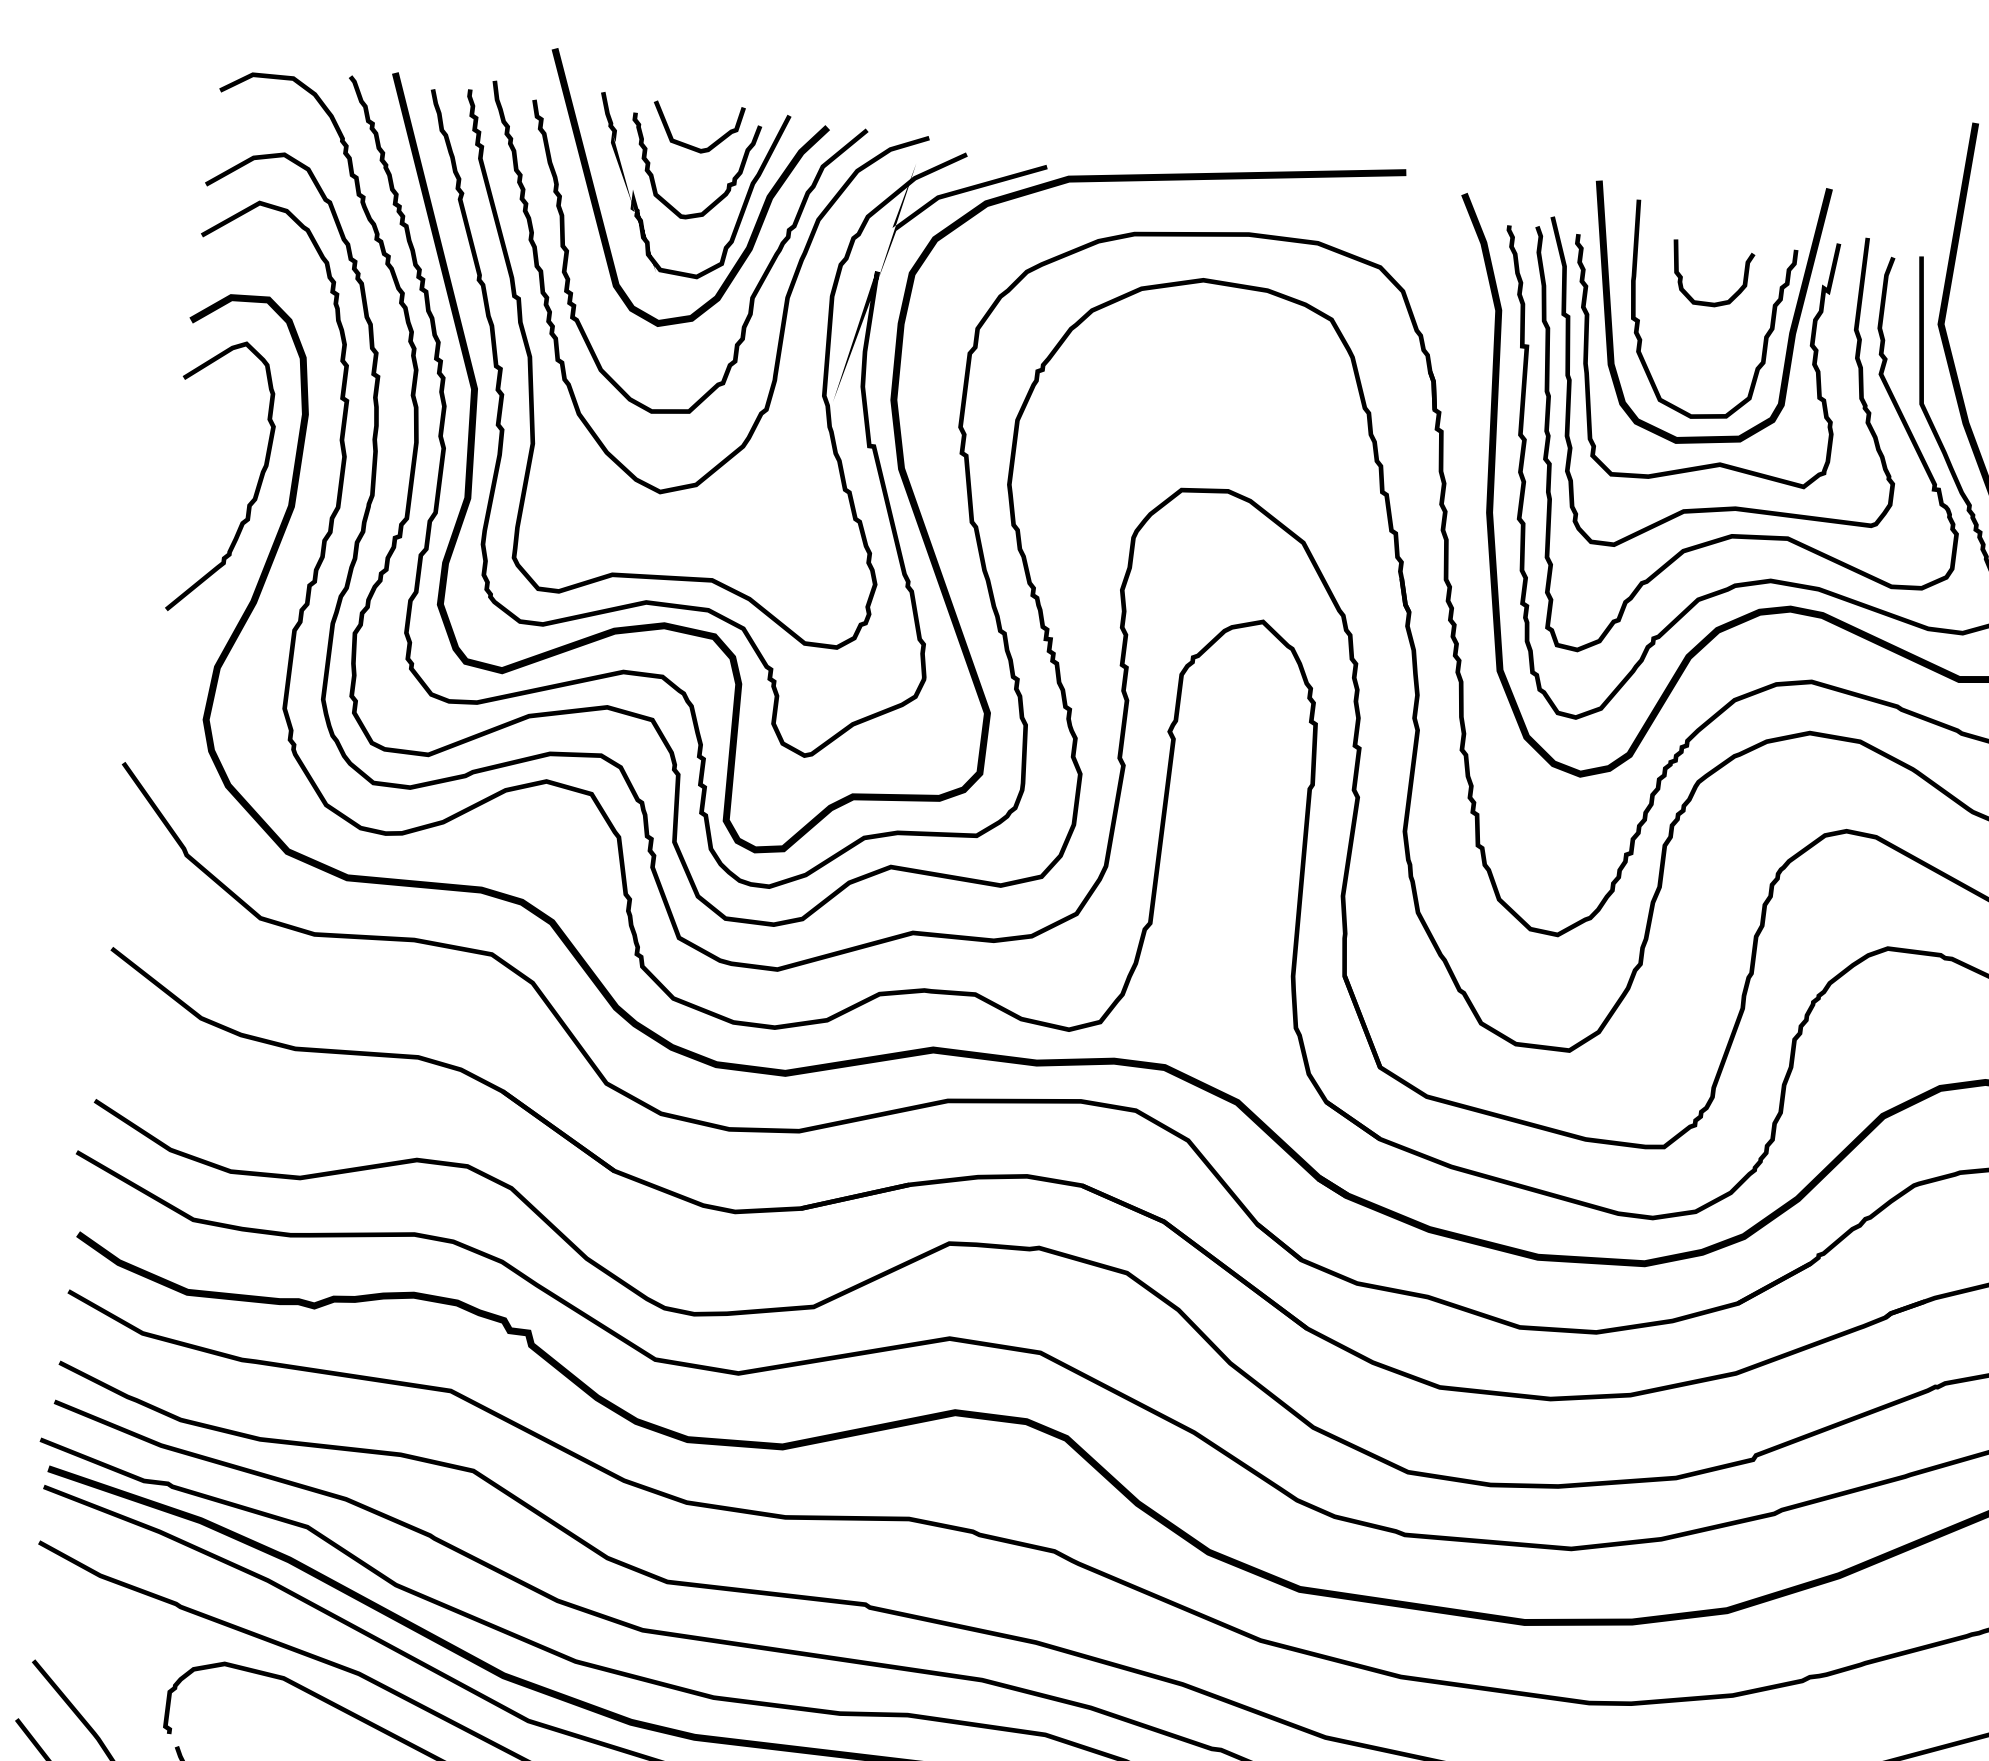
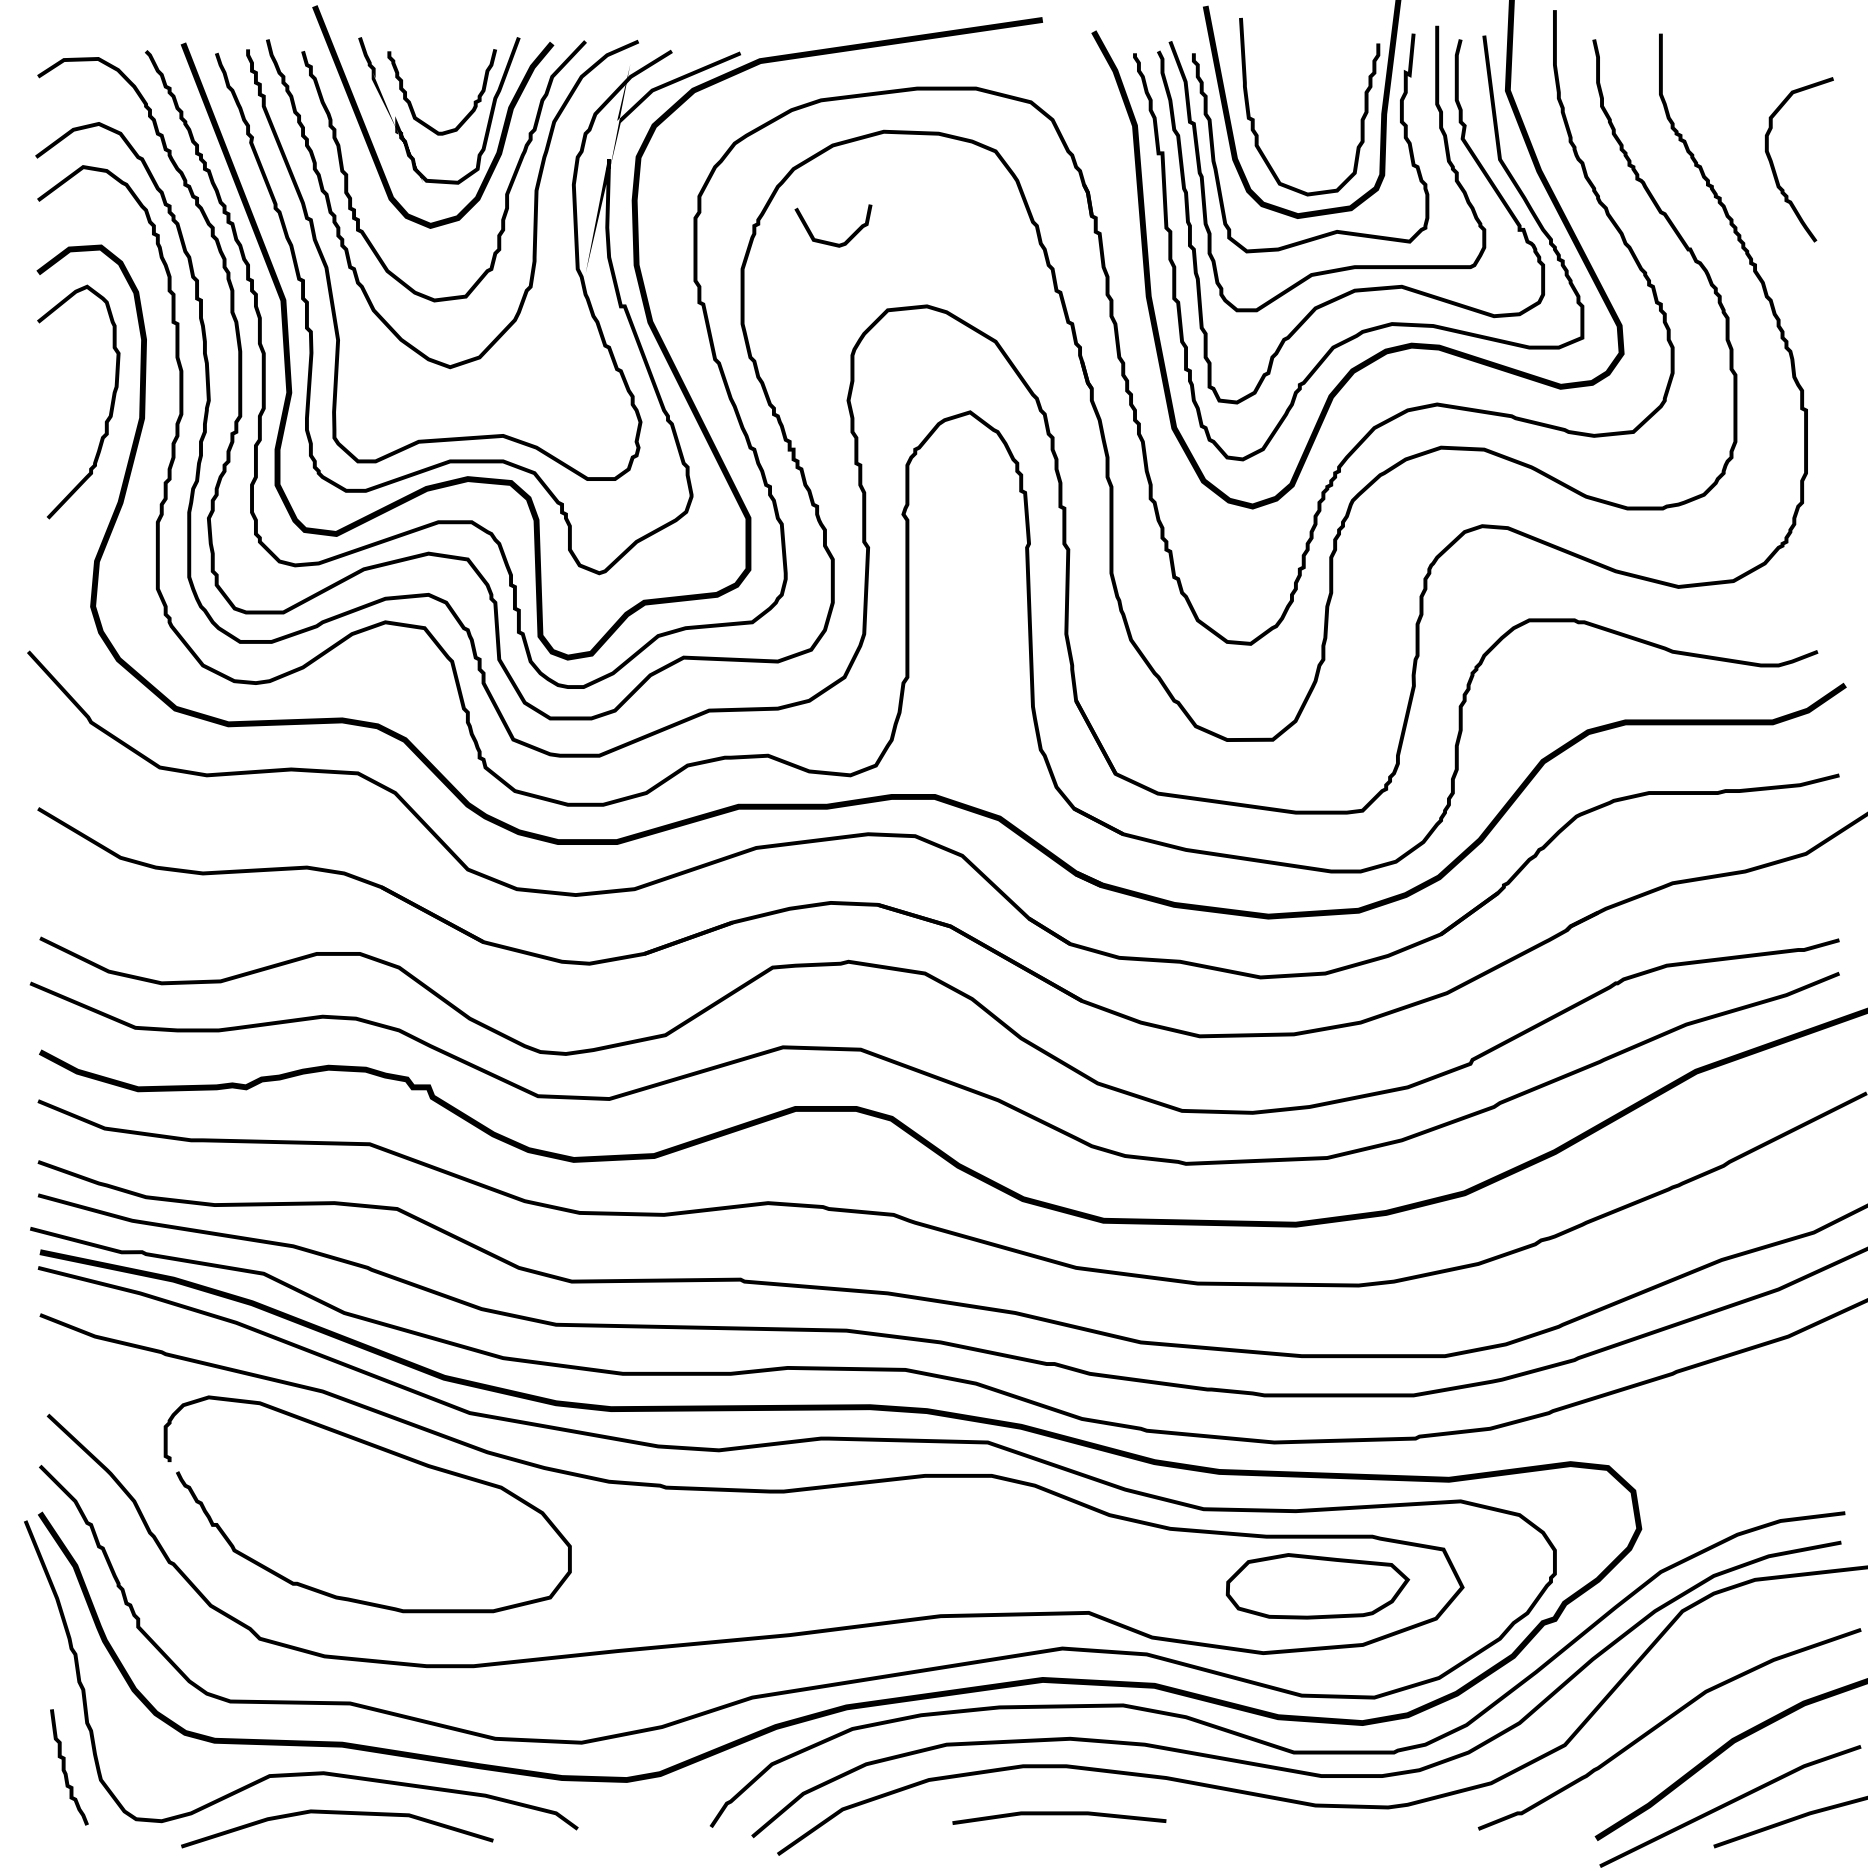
curve: (691, 144) -> (830, 241), moved
curve: (1707, 301) -> (1309, 96), removed

